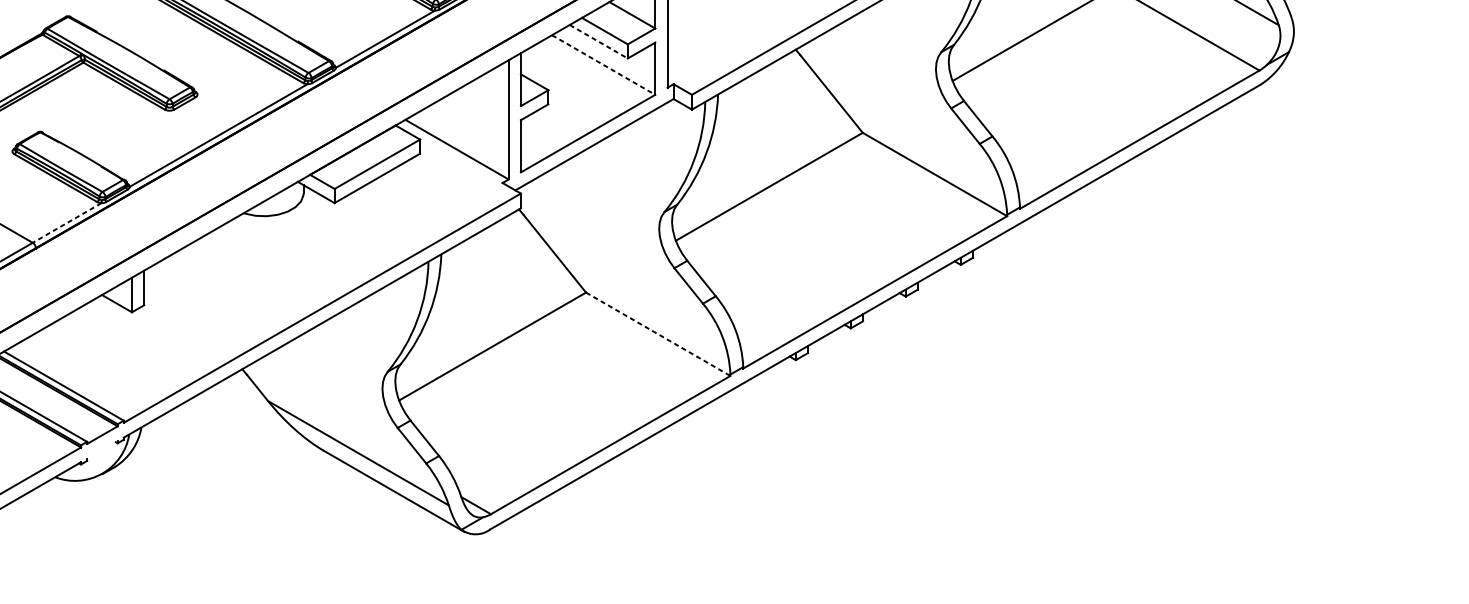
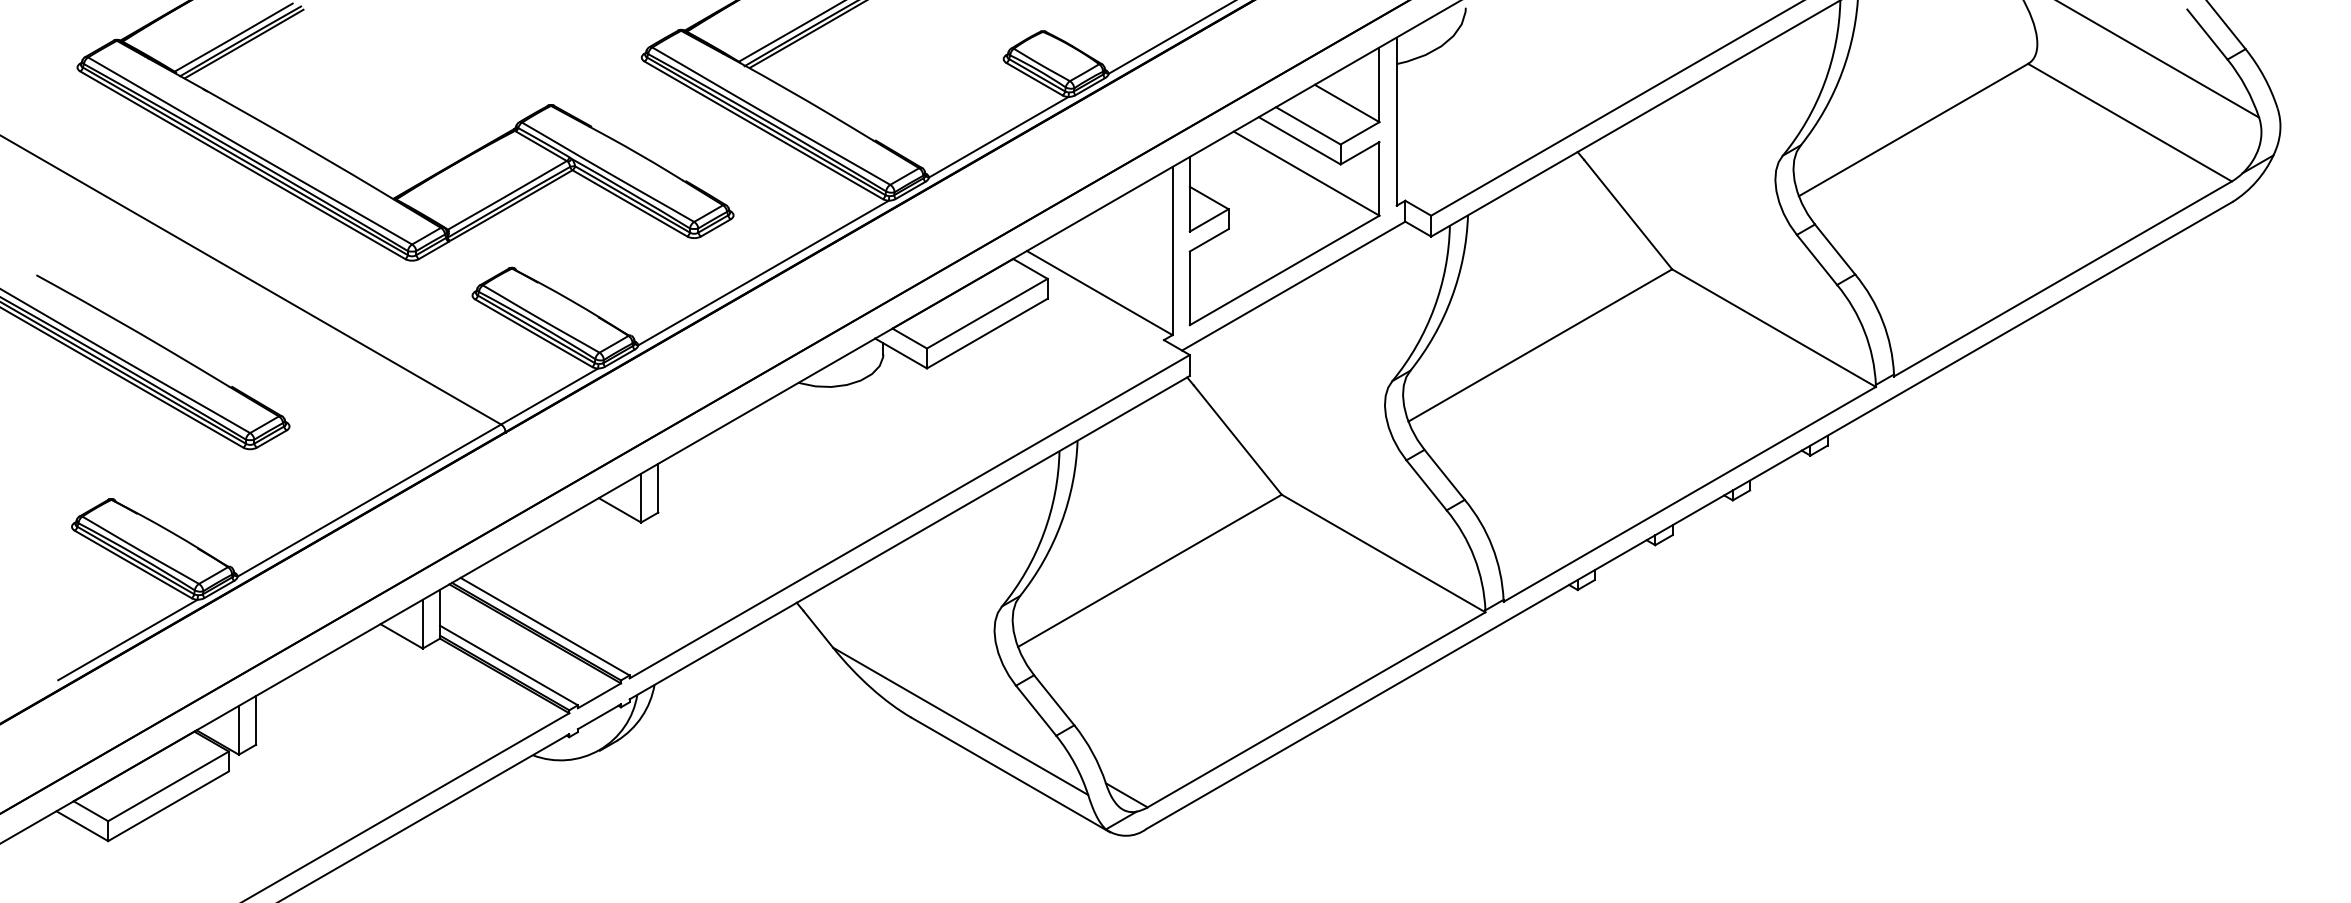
line: (599, 42) -> (1300, 141), dashed -> solid
line: (604, 64) -> (1307, 173), dashed -> solid
line: (67, 222) -> (549, 396), dashed -> solid
line: (658, 334) -> (1383, 553), dashed -> solid
line: (102, 449) -> (599, 716), added

